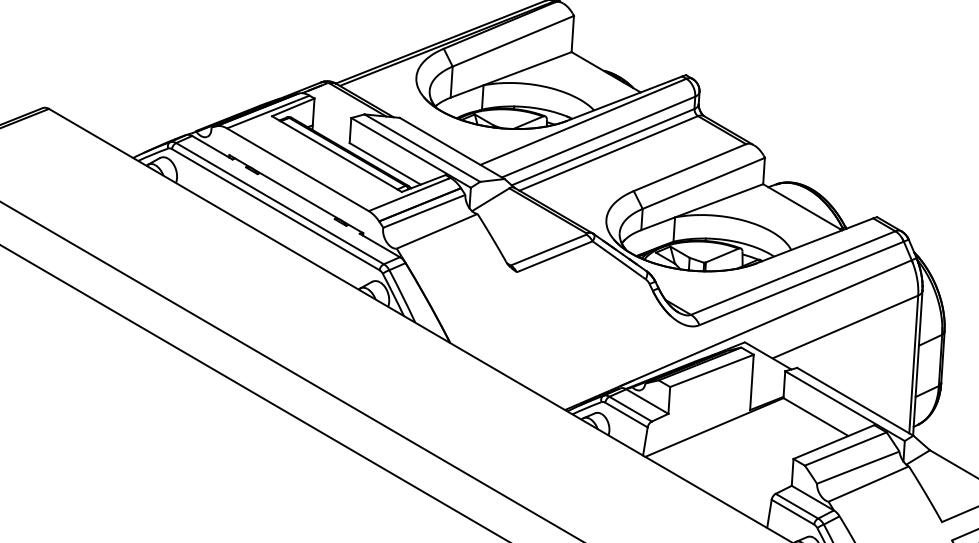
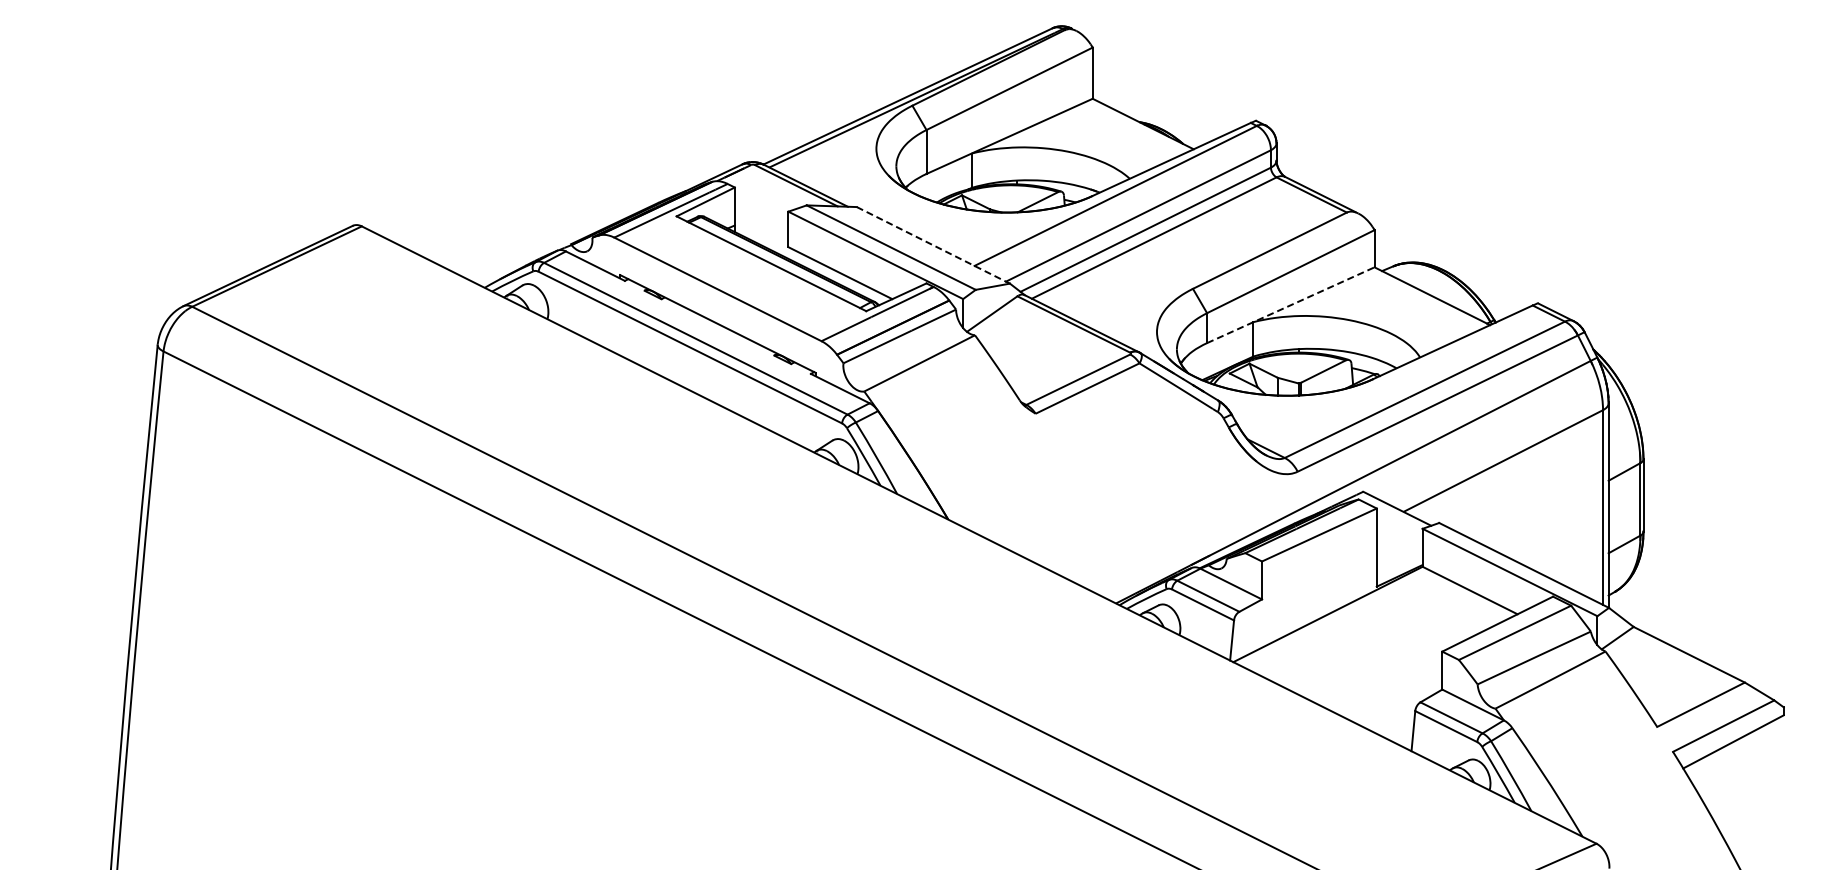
line: (452, 148) -> (933, 245), solid -> dashed
line: (702, 207) -> (1290, 305), solid -> dashed

